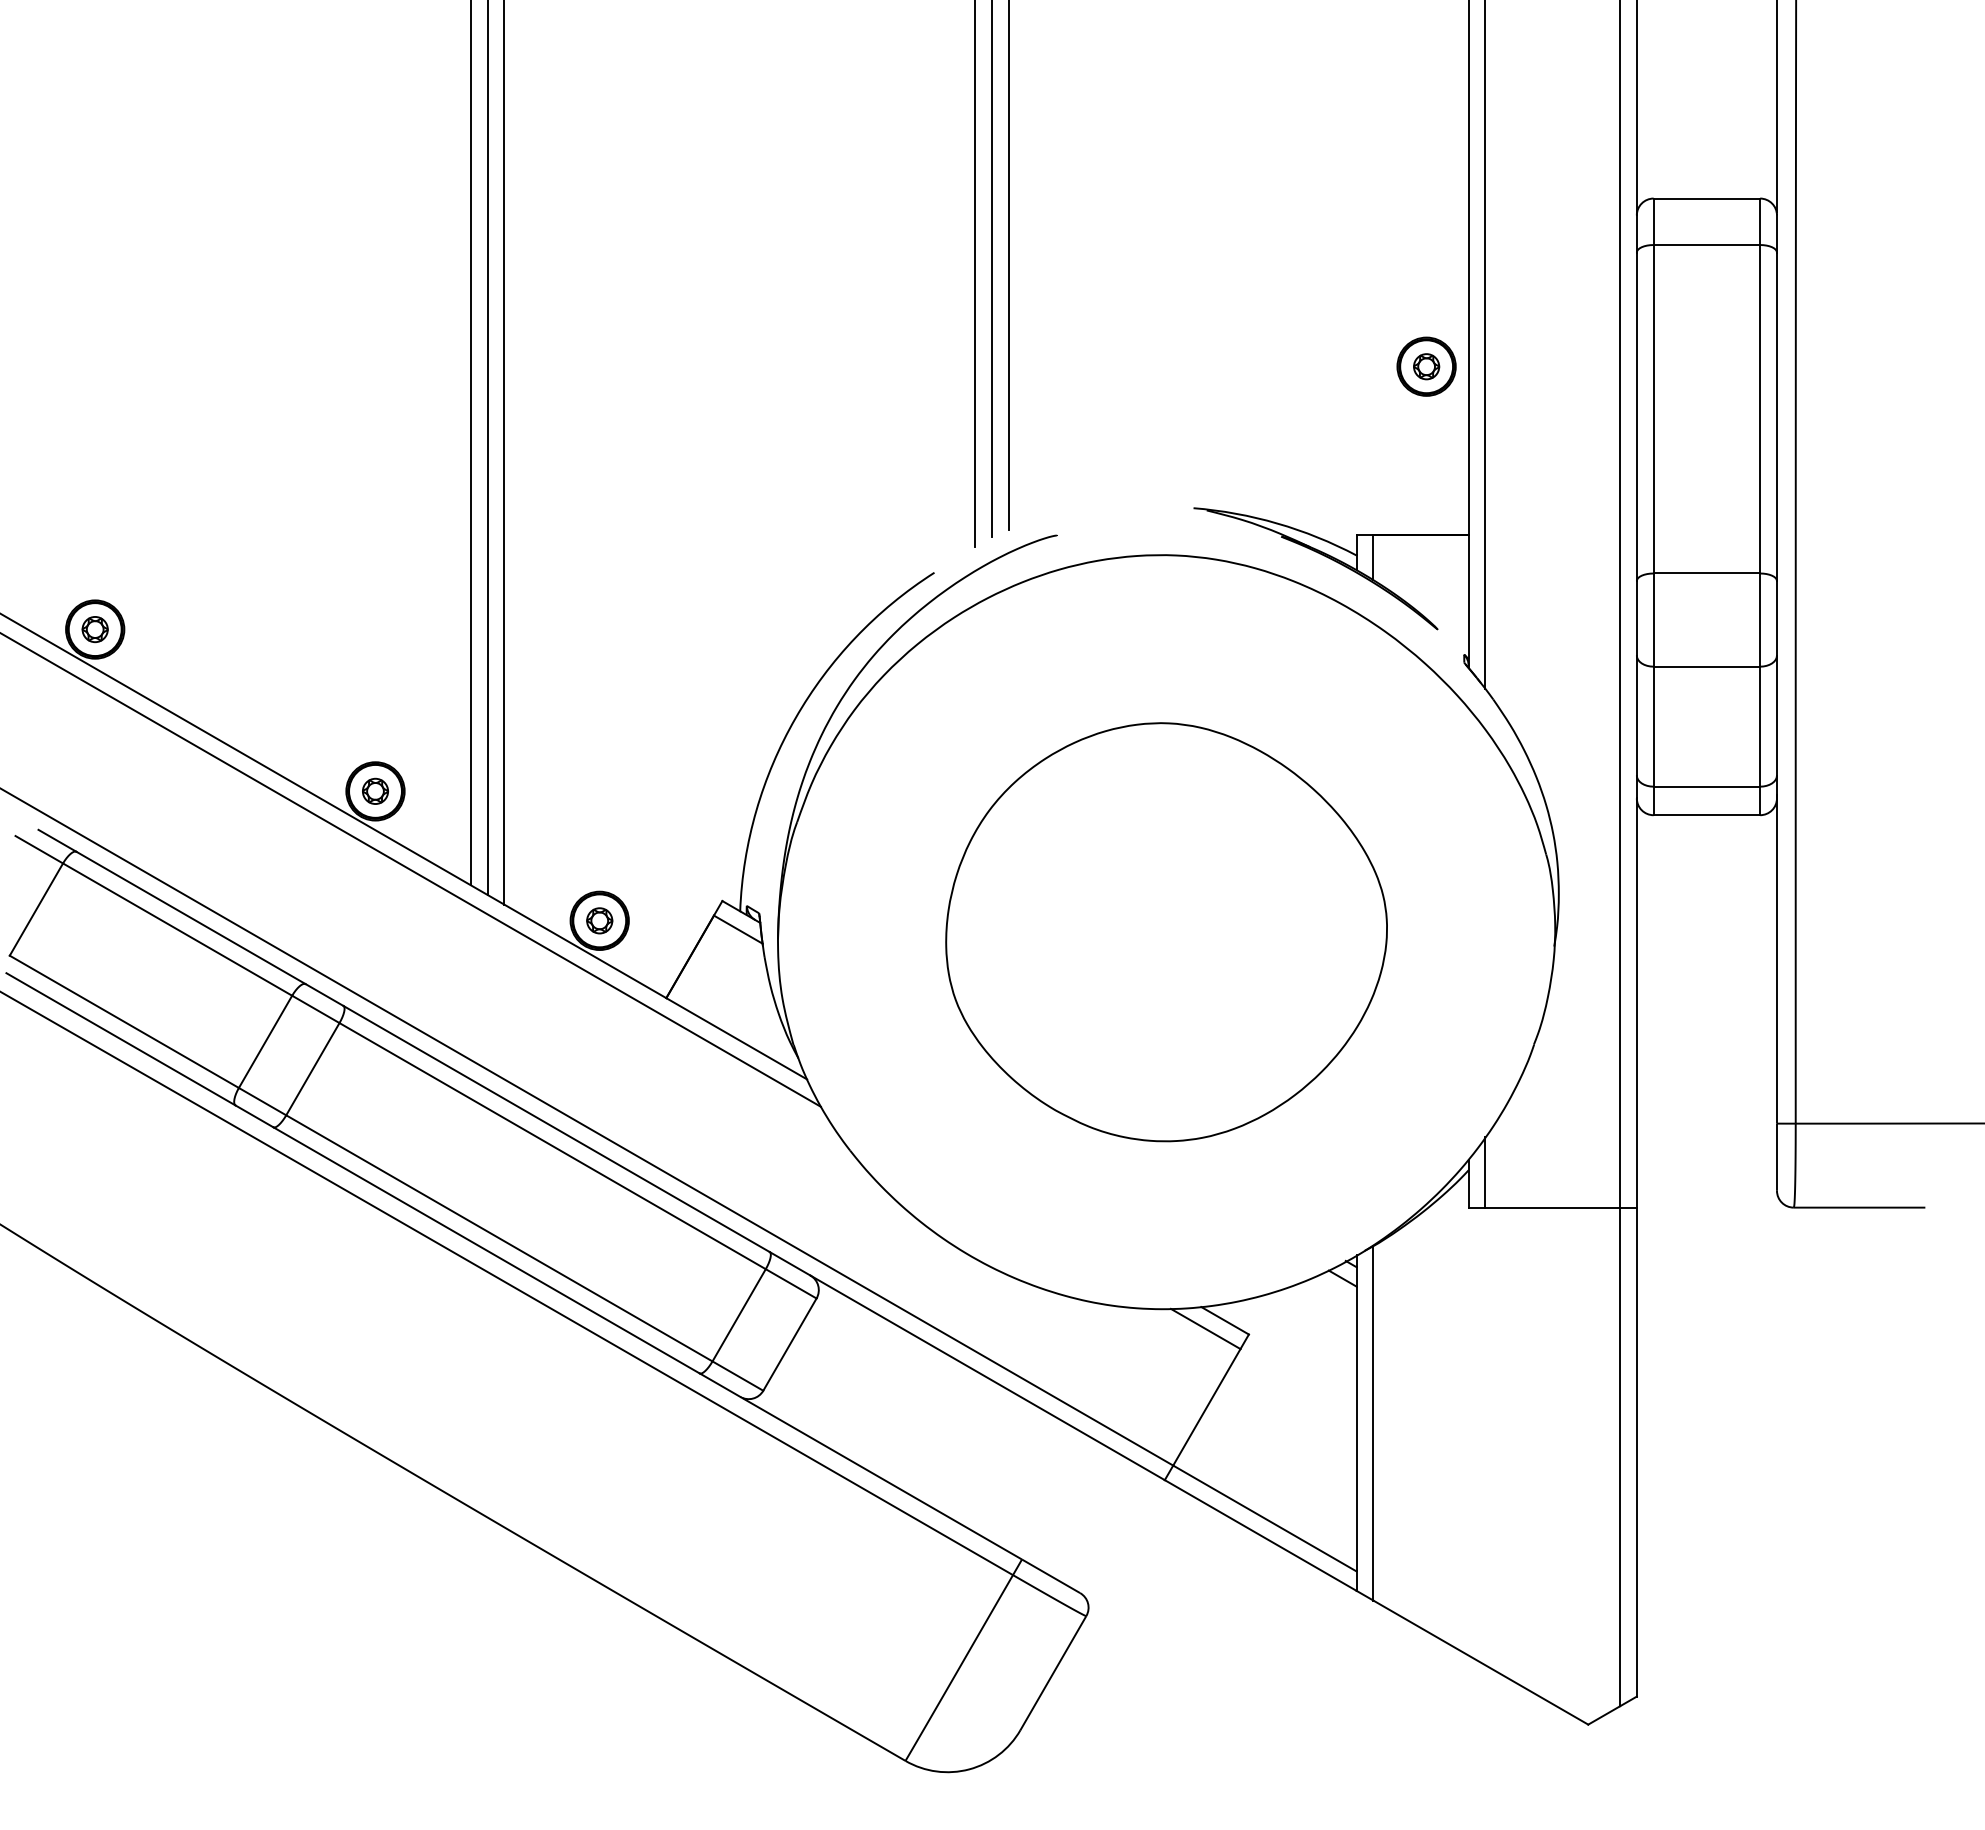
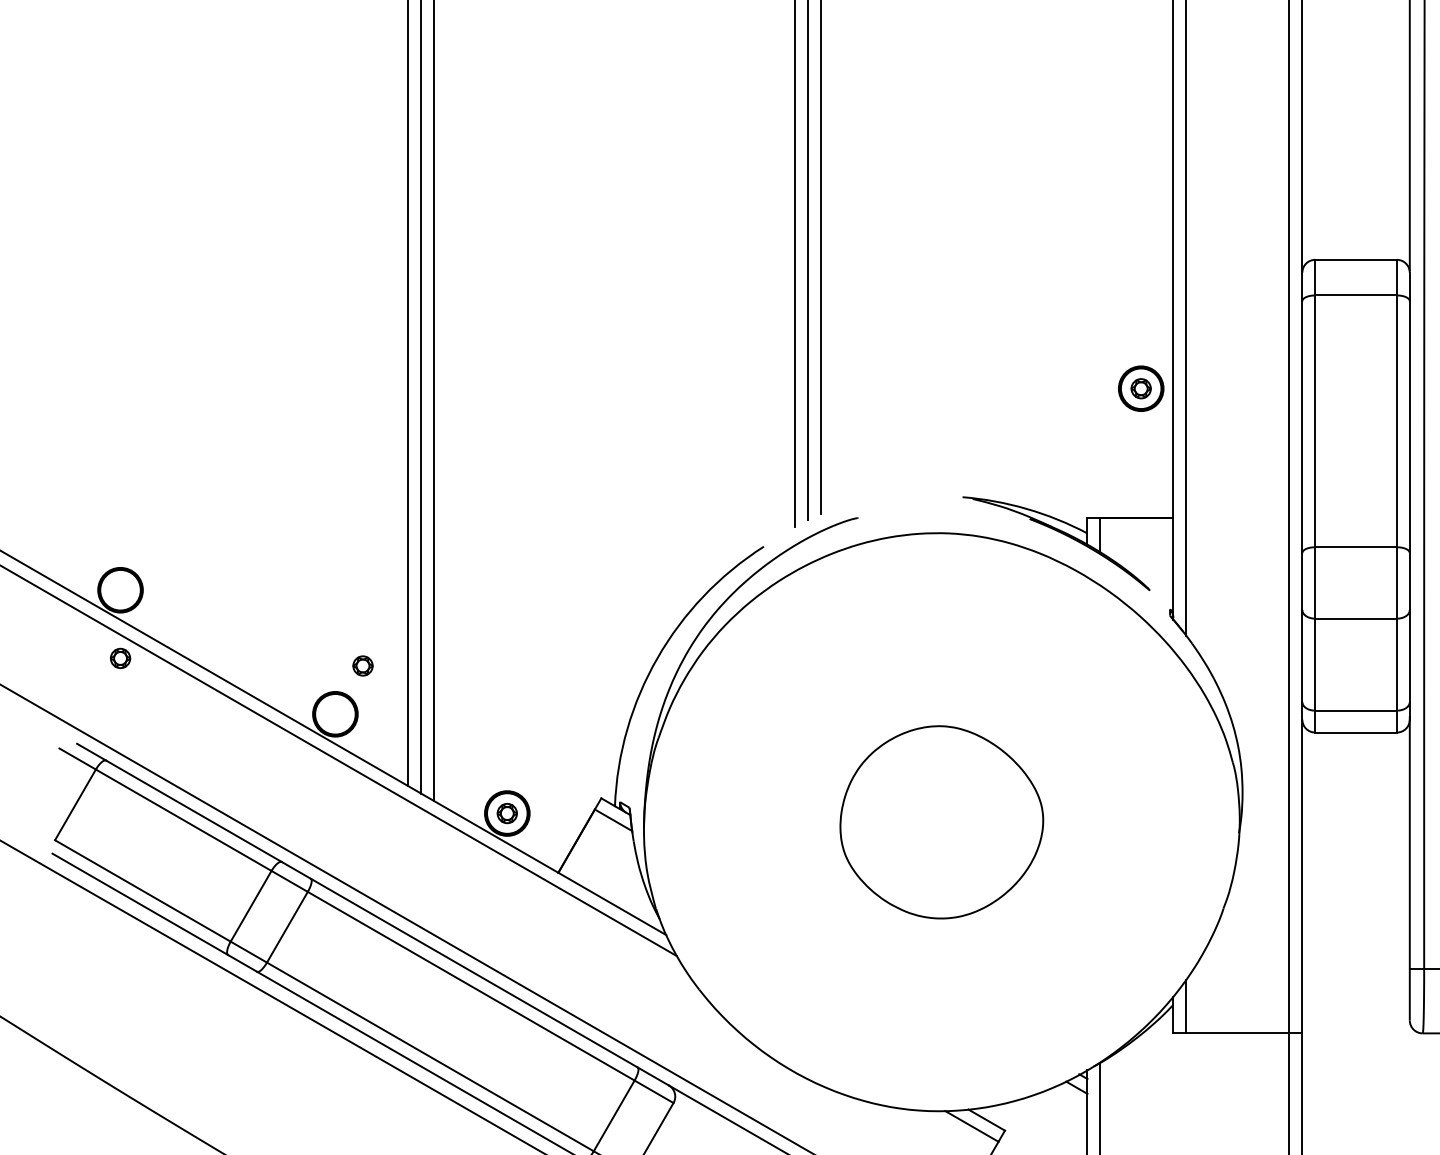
part: (94, 629) -> (120, 658), moved
part: (375, 790) -> (363, 665), moved
part: (1166, 932) -> (941, 822), size x0.6

